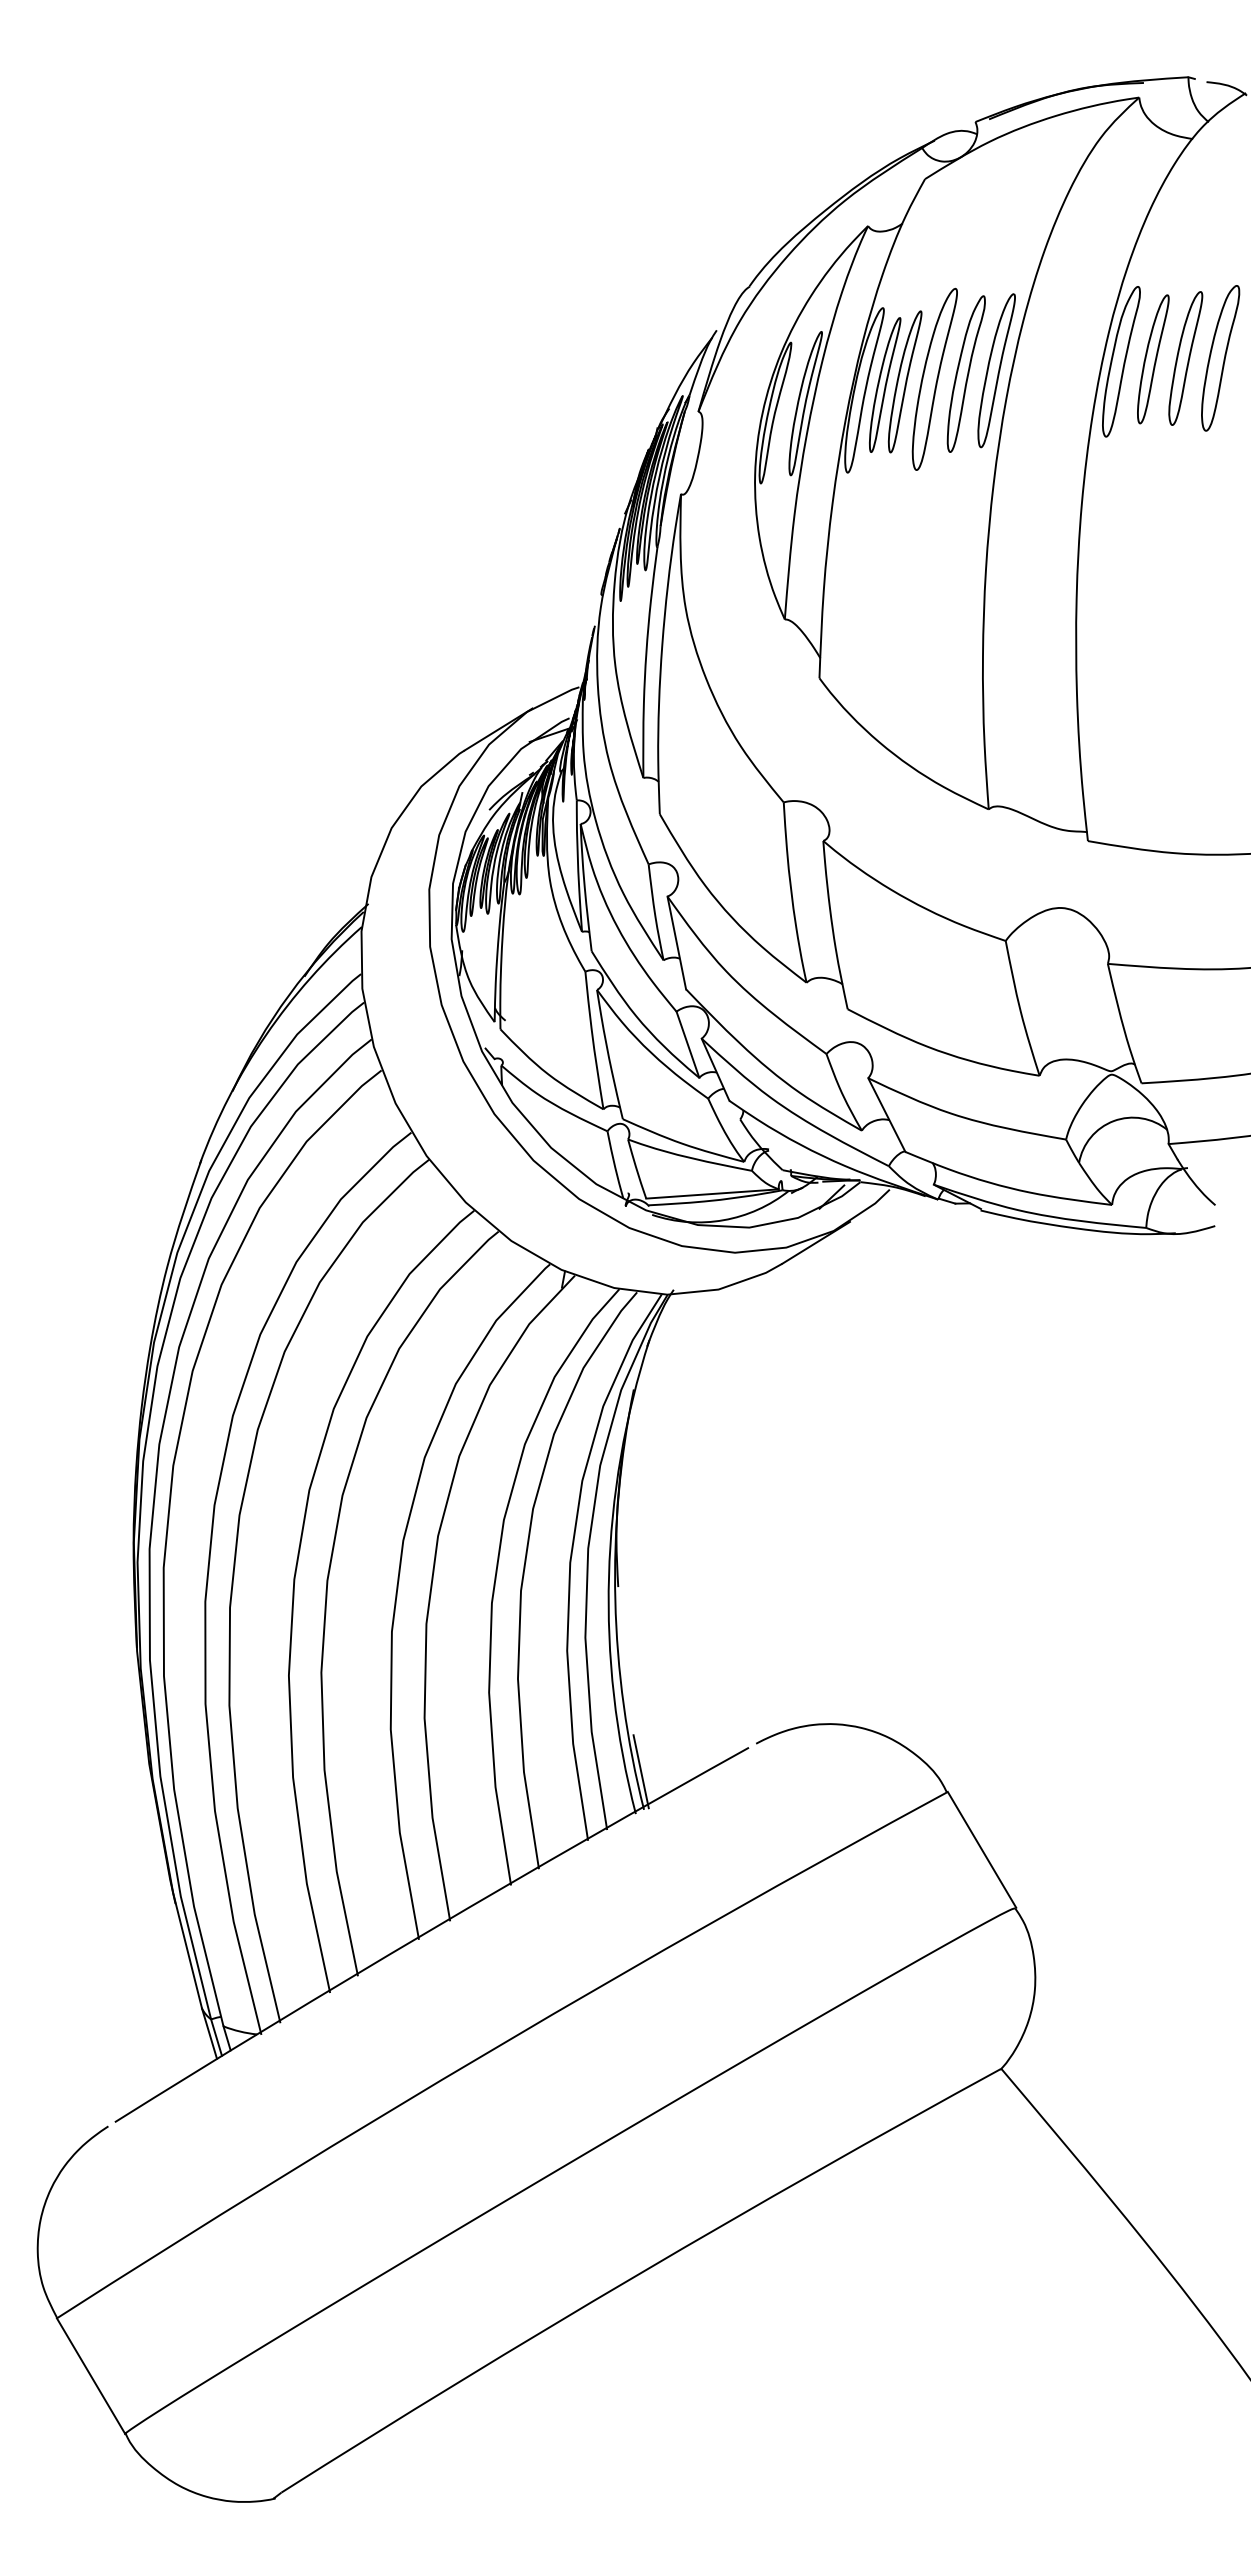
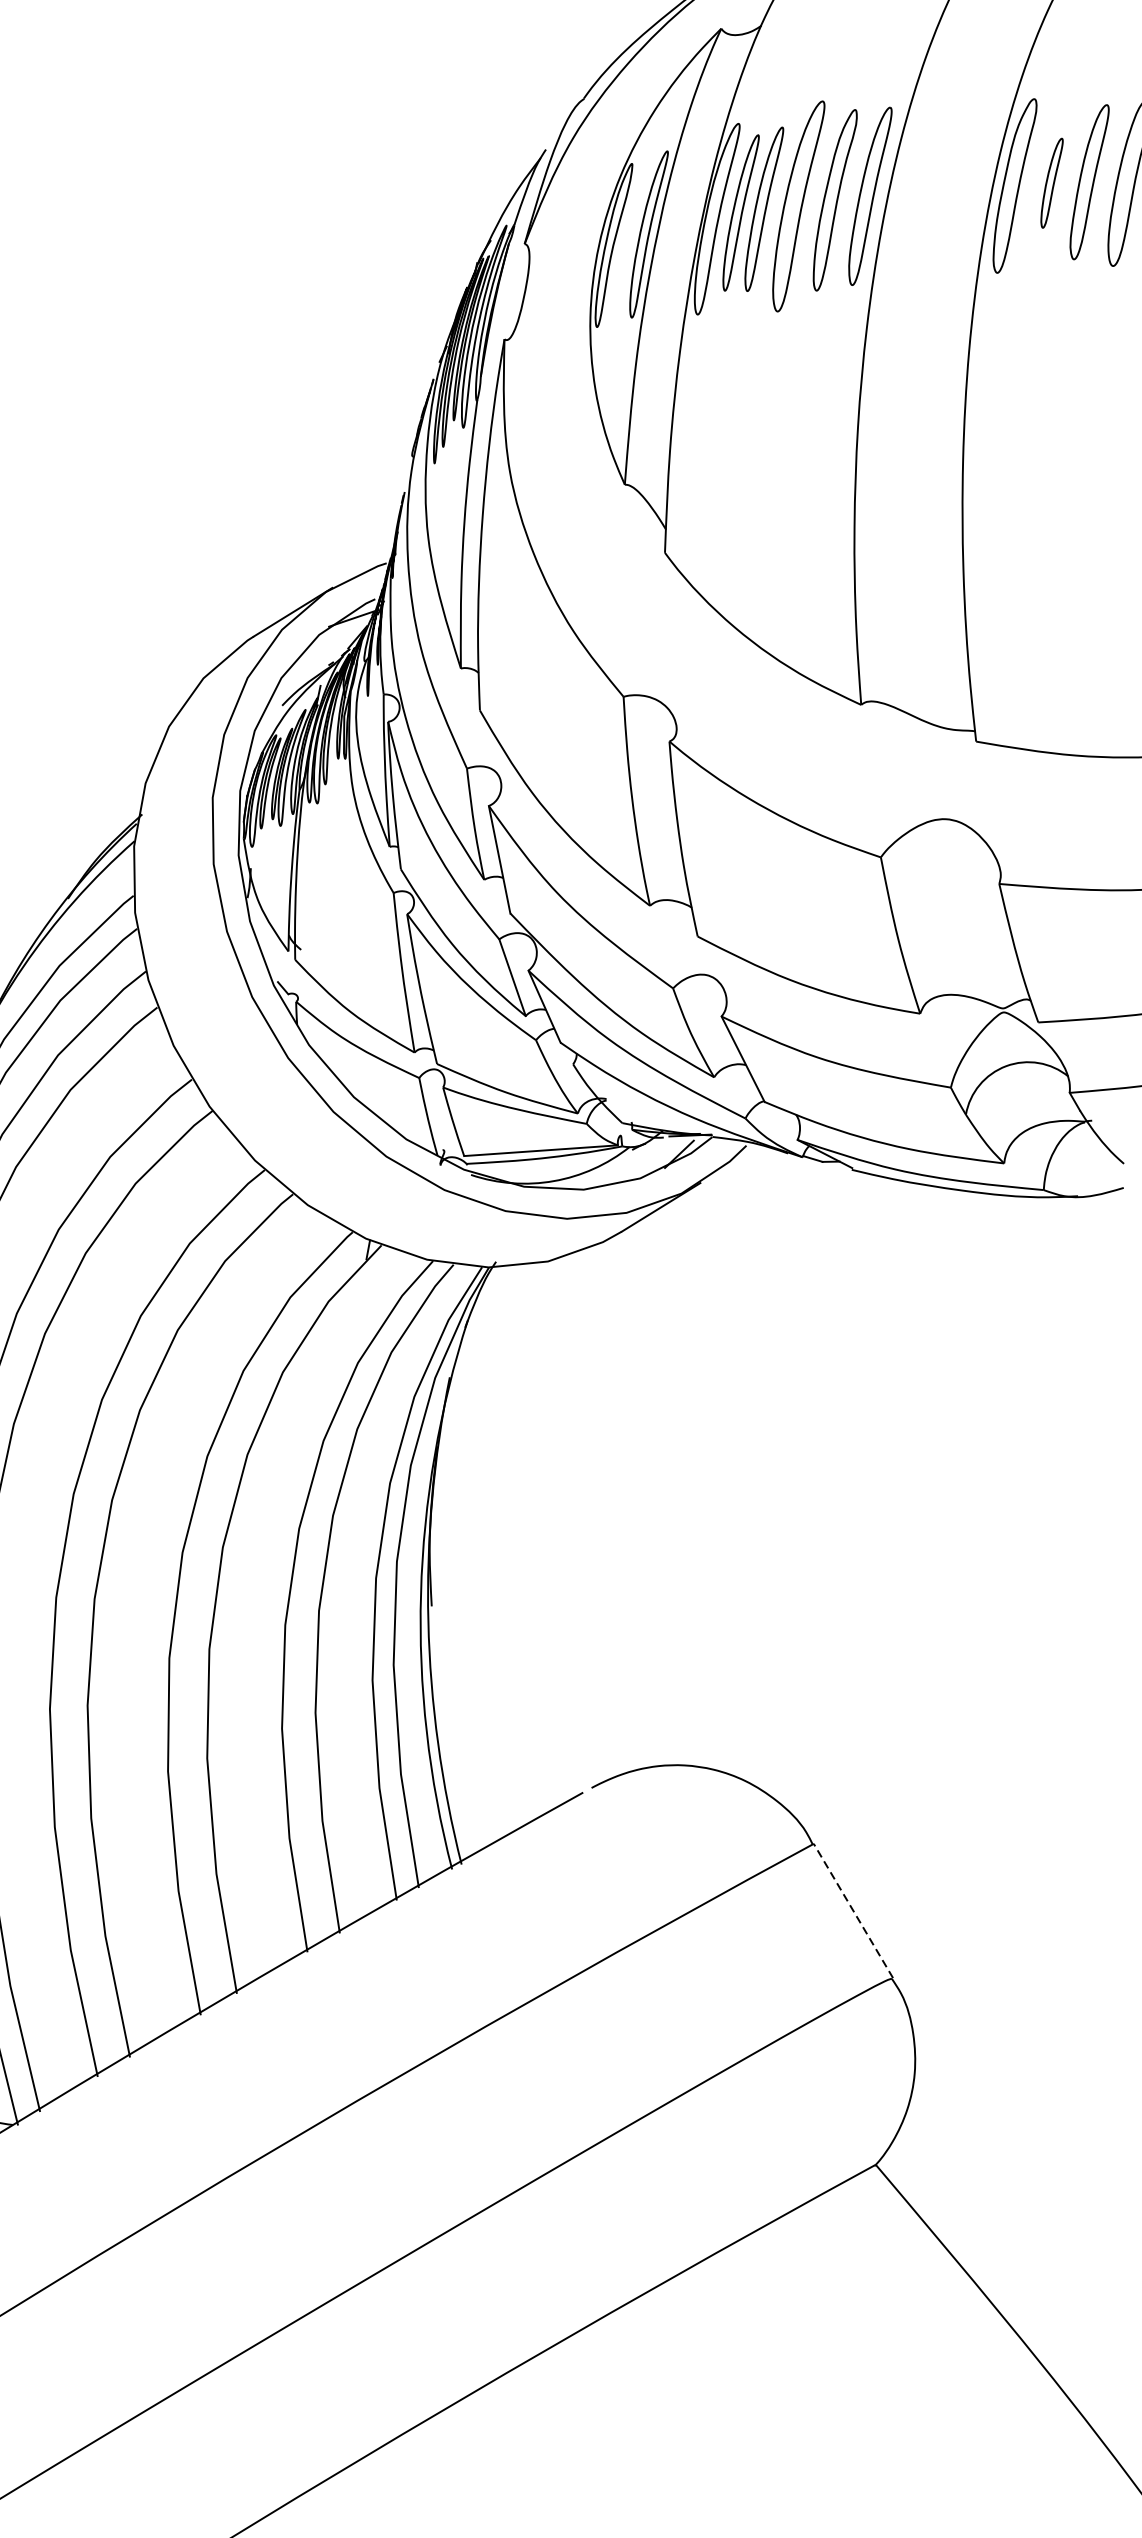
part: (1153, 359) -> (1052, 183), size x0.6
line: (640, 1771) -> (457, 1820), removed
line: (981, 1849) -> (852, 1910), solid -> dashed

